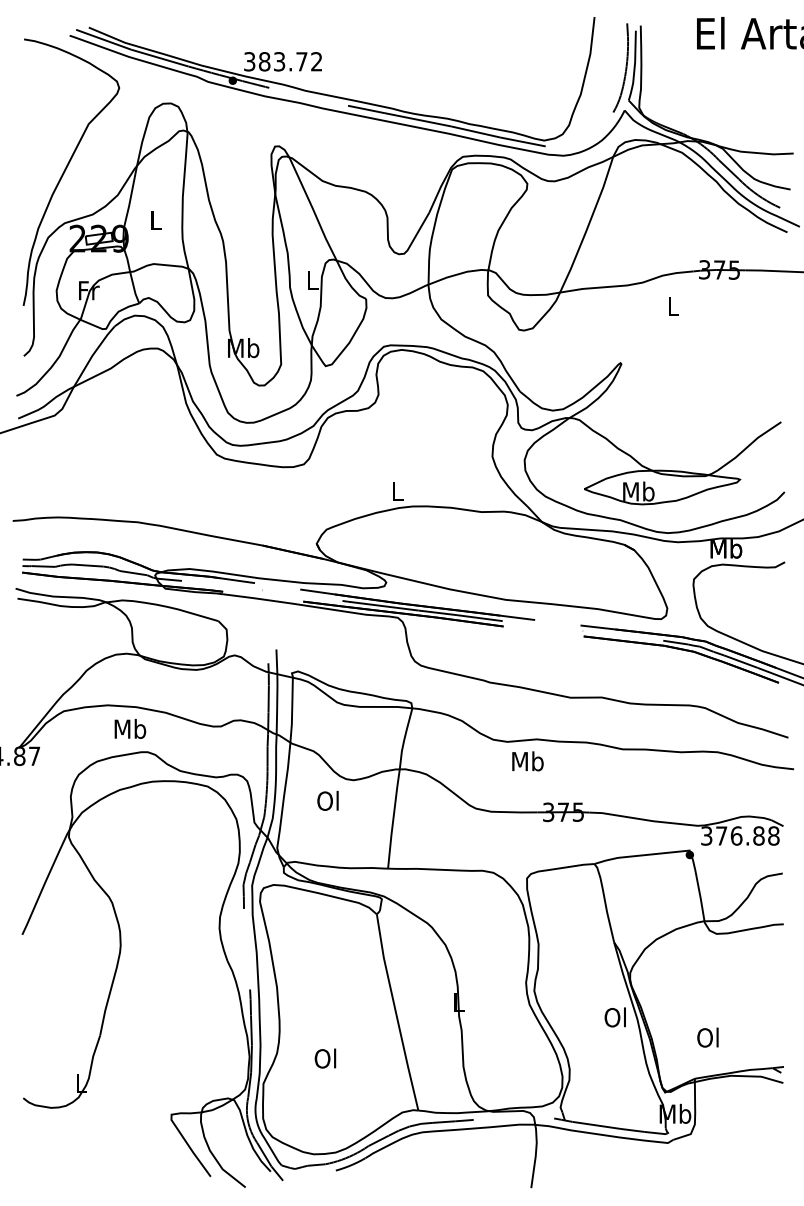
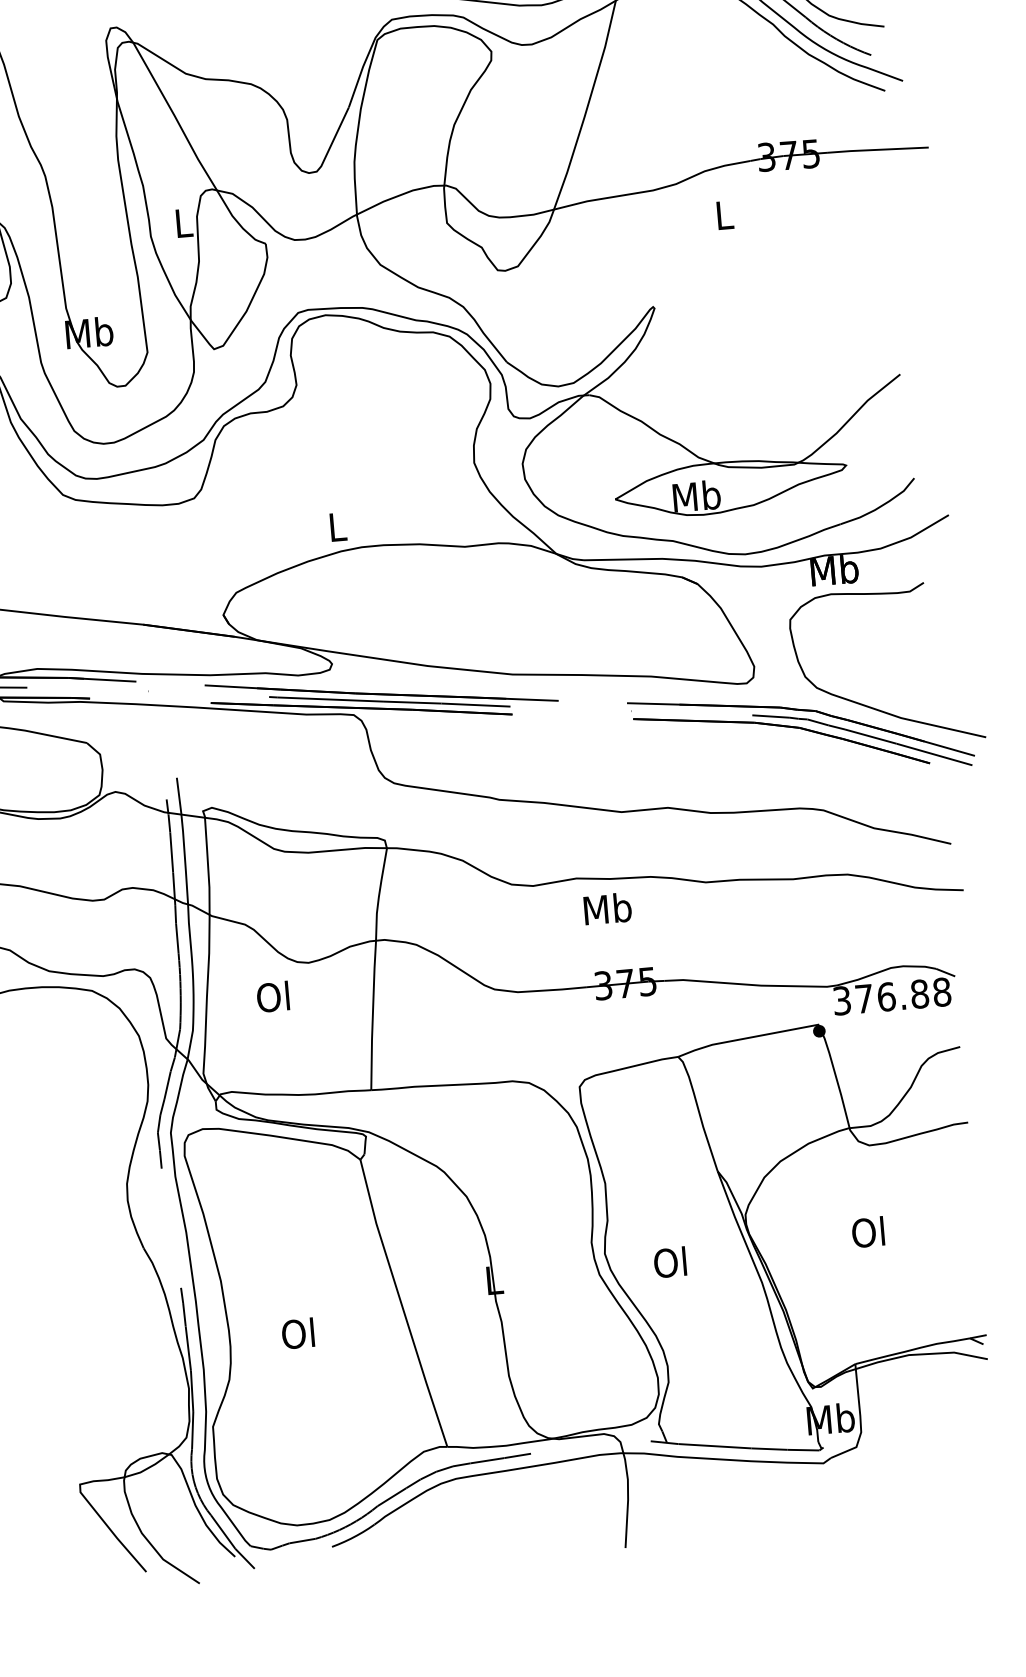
text: (527, 761) -> (607, 909), moved
text: (614, 1017) -> (668, 1262), moved
text: (707, 1037) -> (867, 1232), moved
text: (325, 1058) -> (298, 1333), moved

